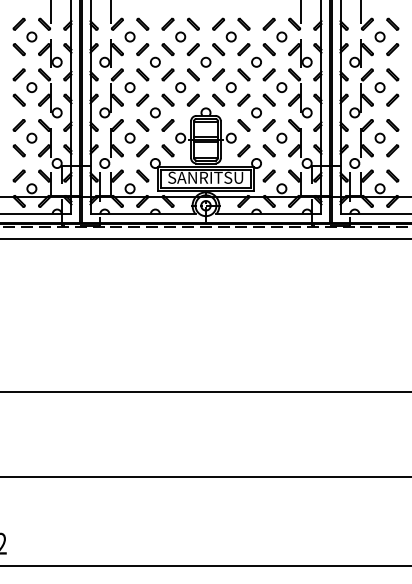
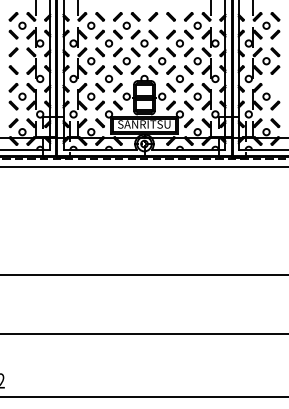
circle: (230, 36) -> (161, 25), removed
circle: (31, 87) -> (22, 61), removed
part: (392, 125) -> (275, 87), removed

